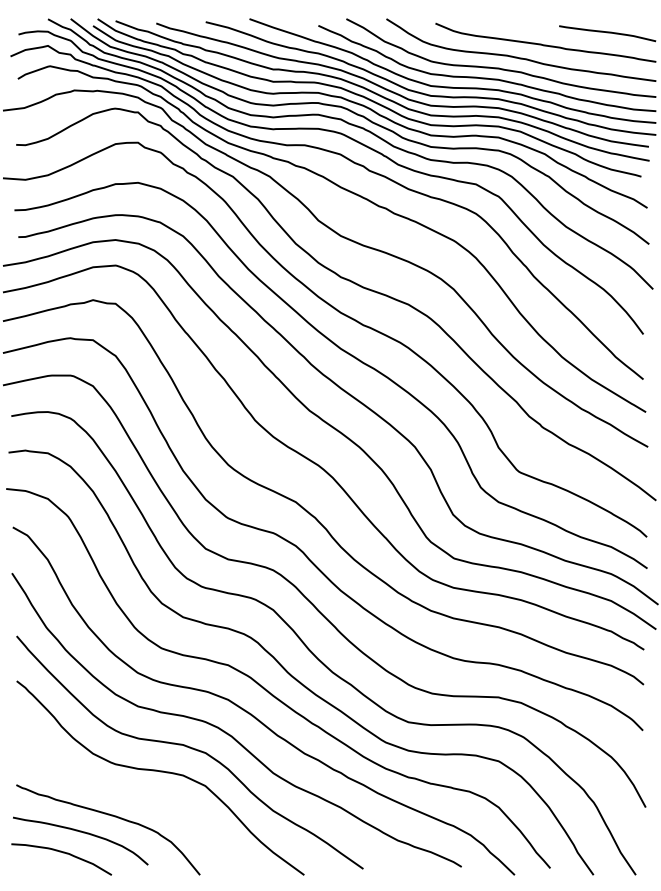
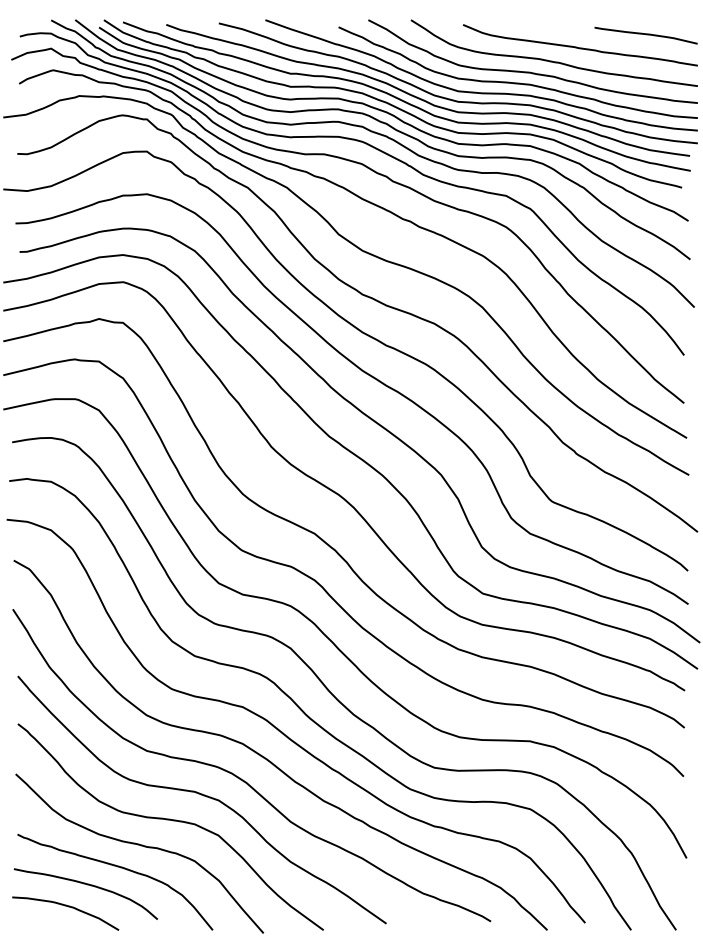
curve: (132, 796) -> (141, 846), added

